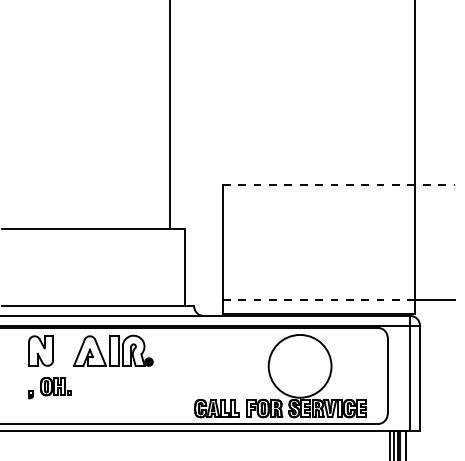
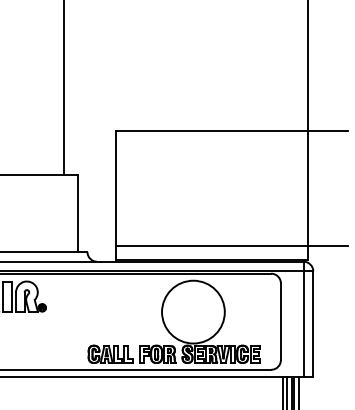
line: (338, 184) -> (231, 130), dashed -> solid
line: (319, 300) -> (212, 246), dashed -> solid

